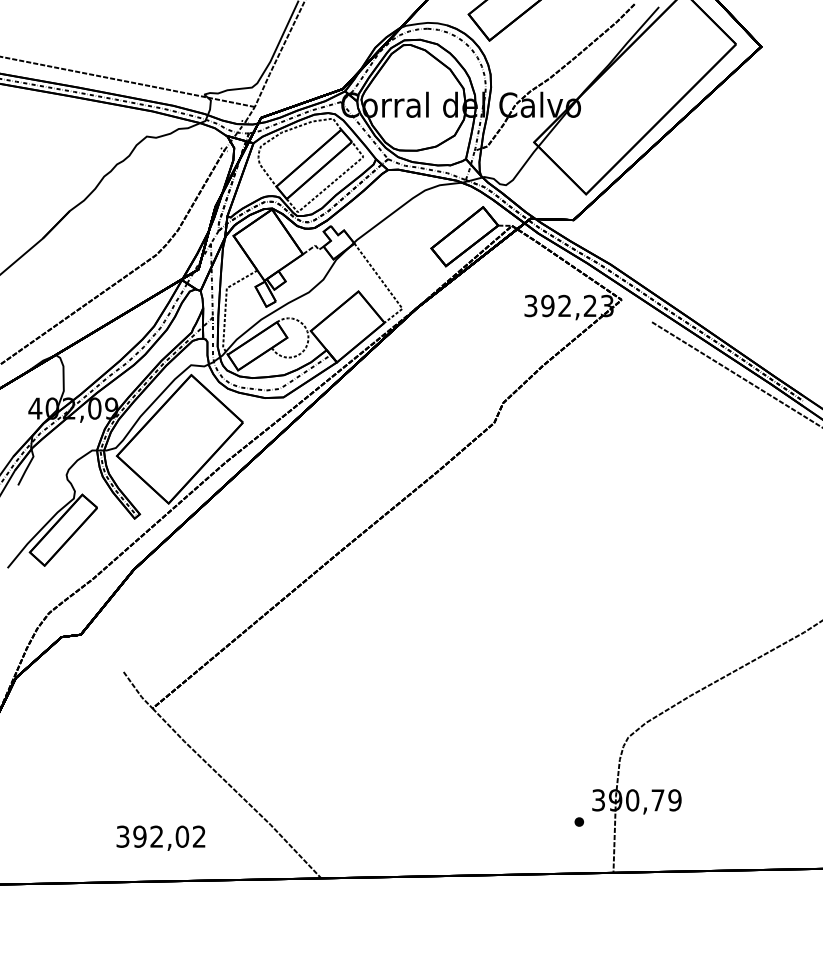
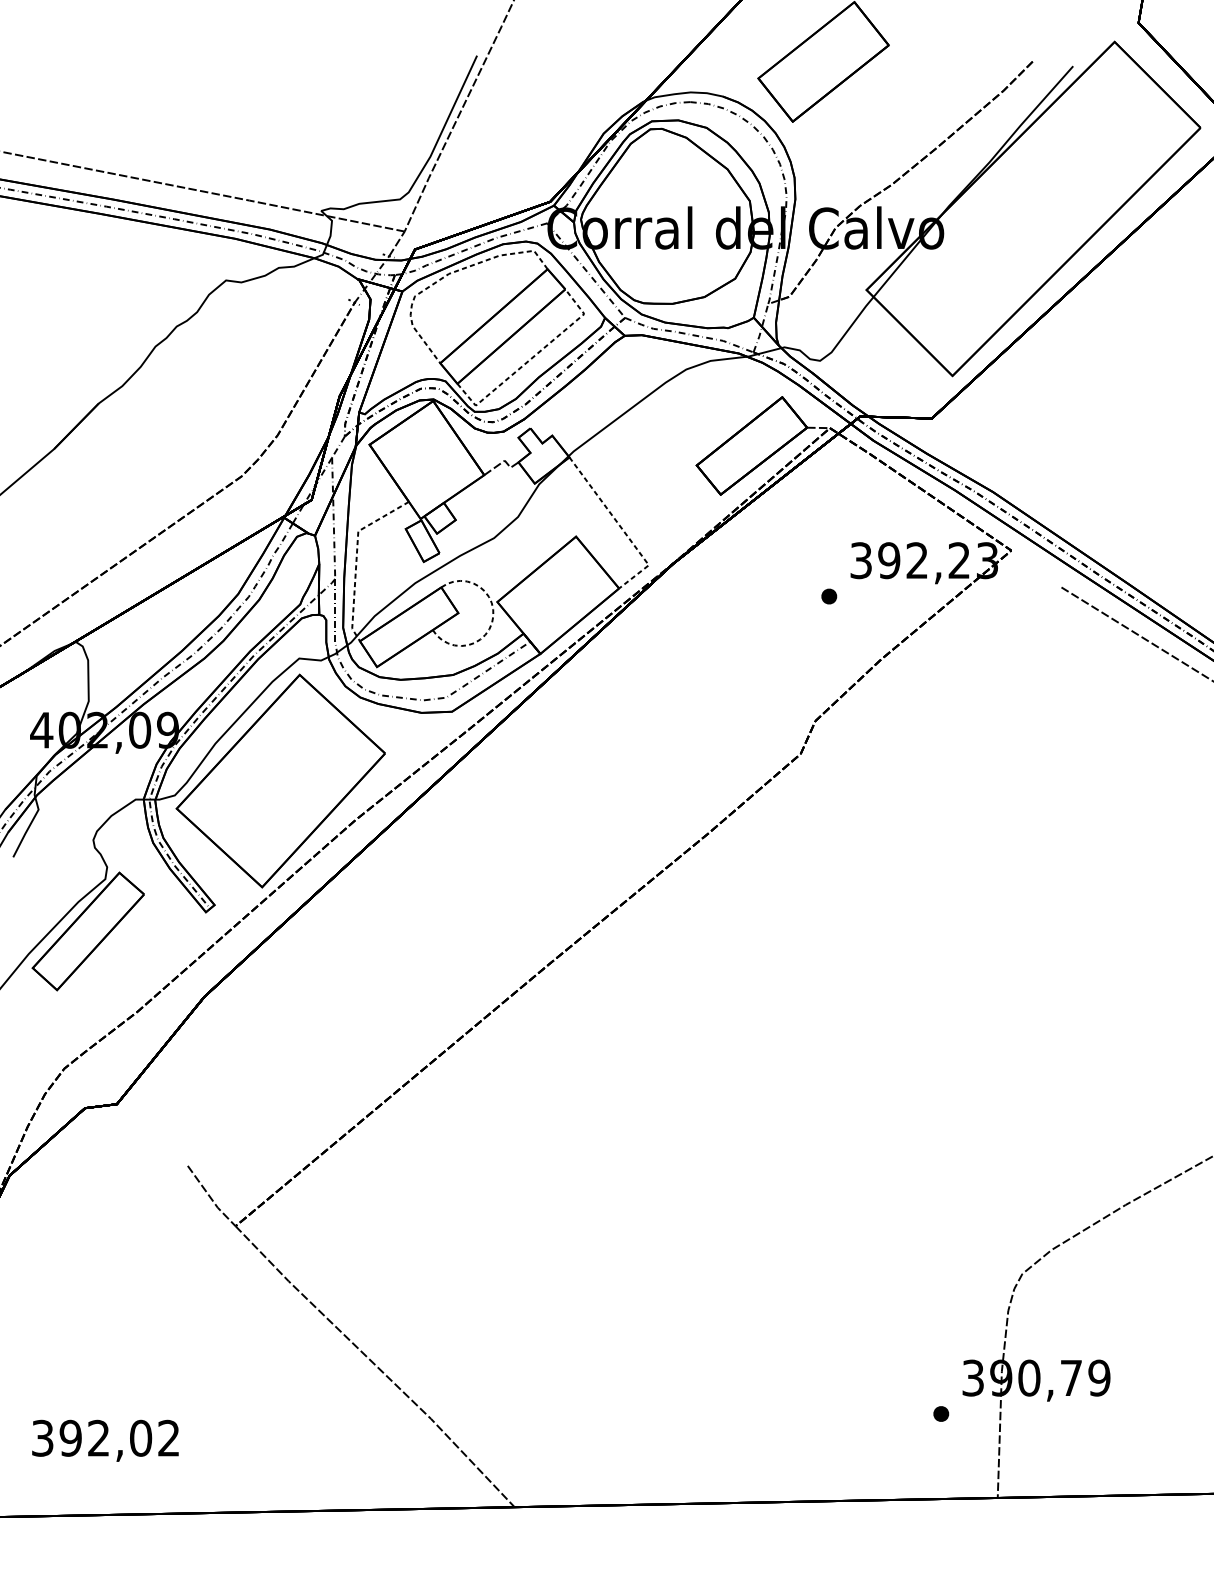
part: (511, 327) -> (829, 596), added
text: (160, 837) -> (104, 1439), moved

